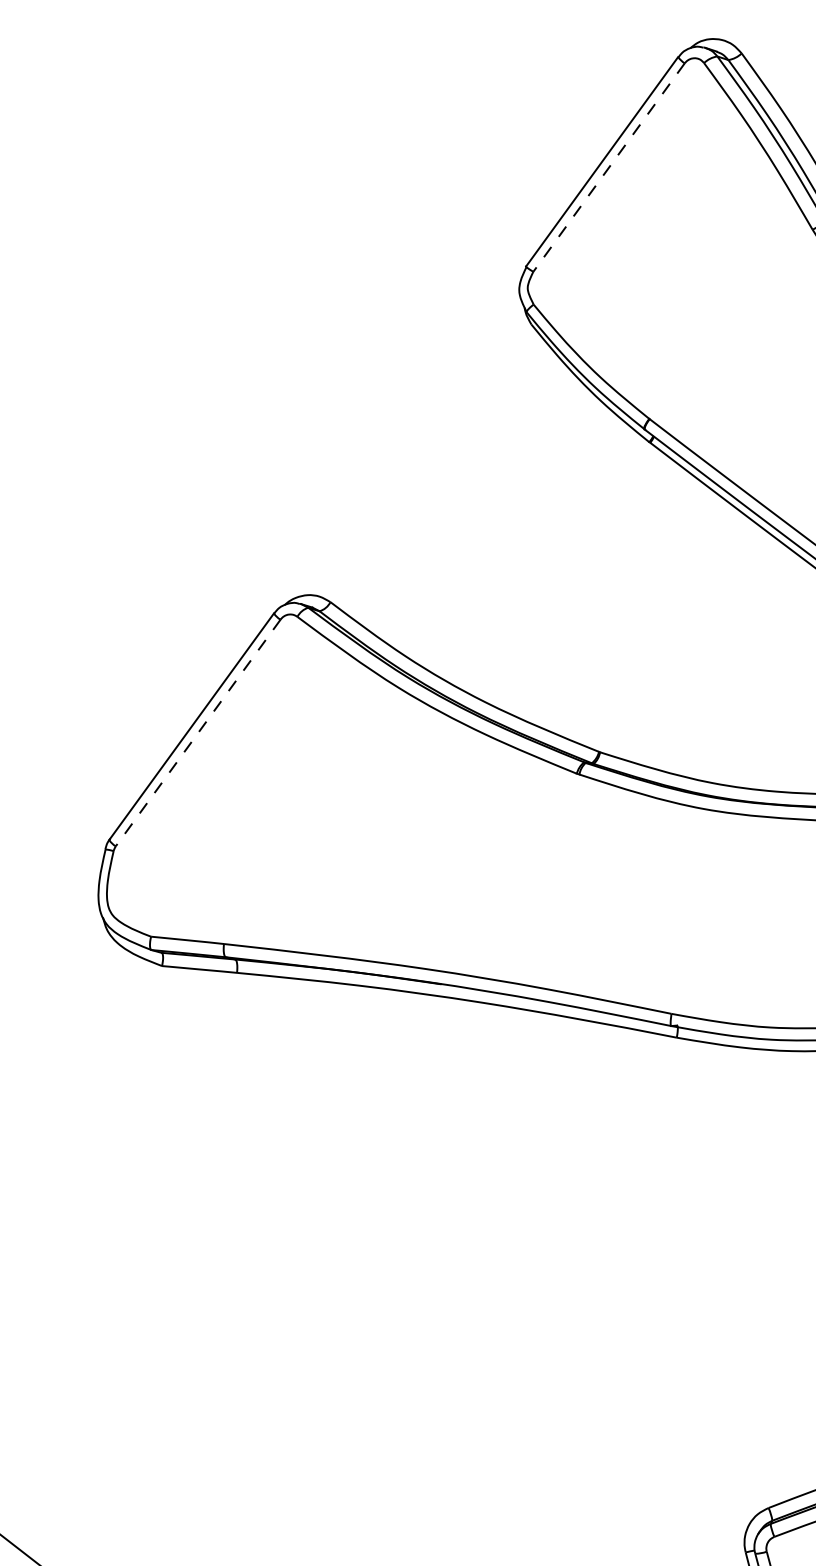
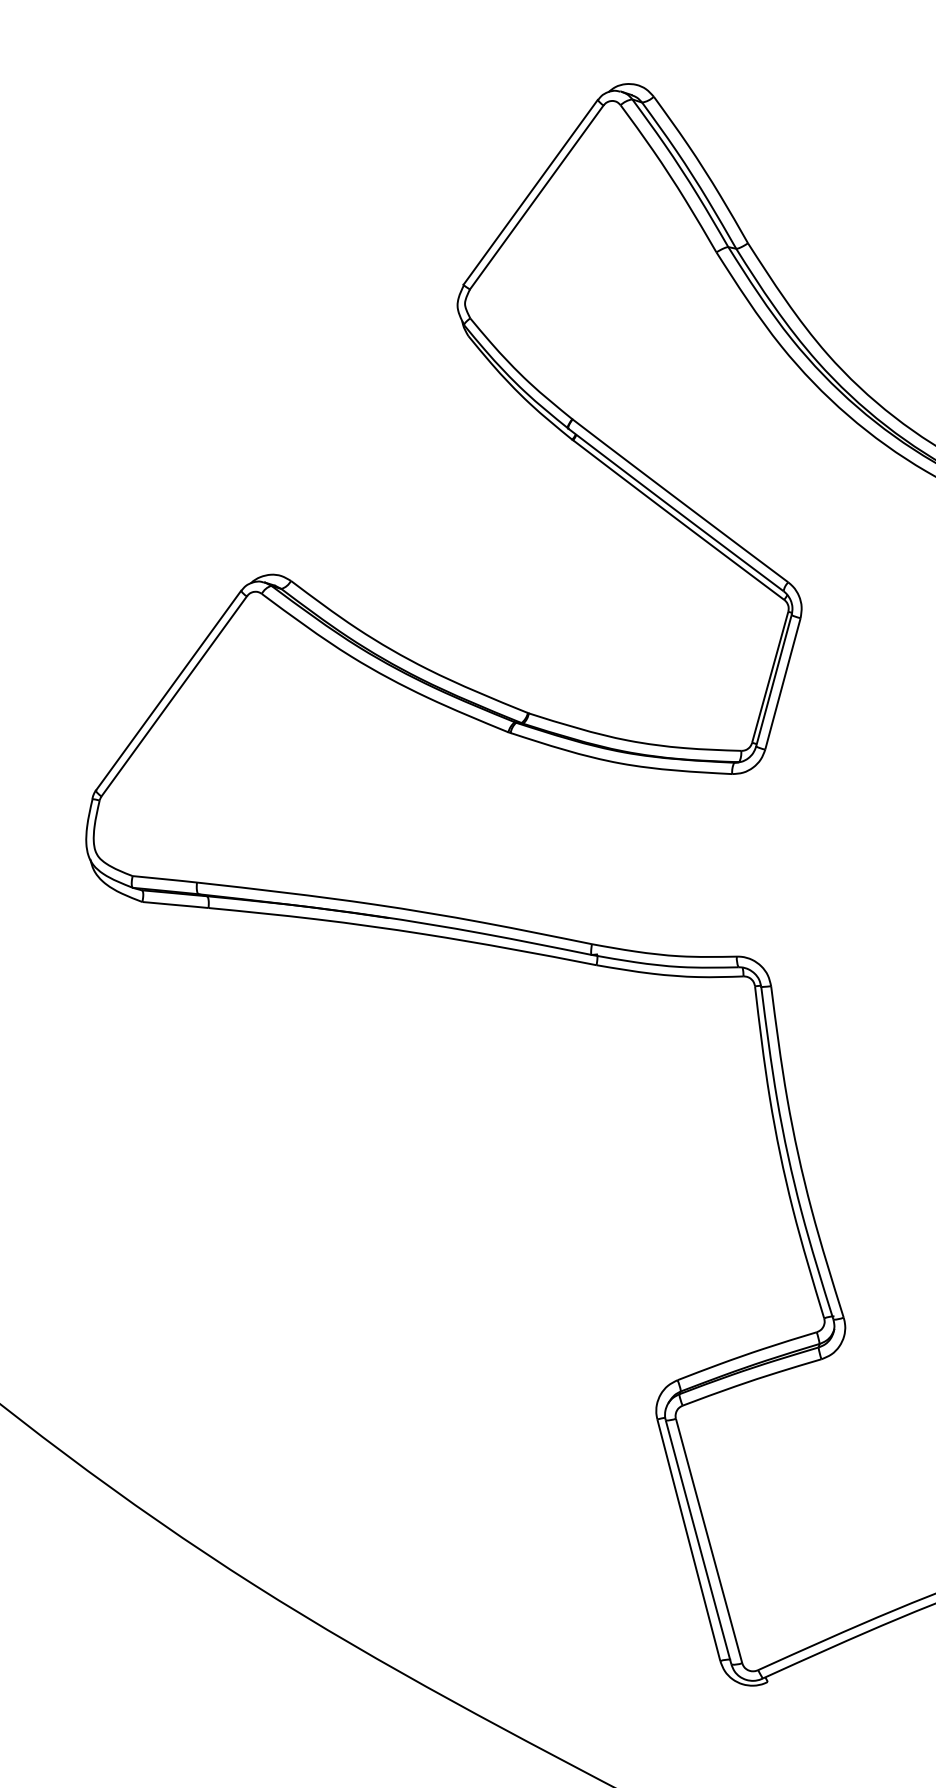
line: (608, 167) -> (536, 197), dashed -> solid
line: (198, 733) -> (174, 696), dashed -> solid

